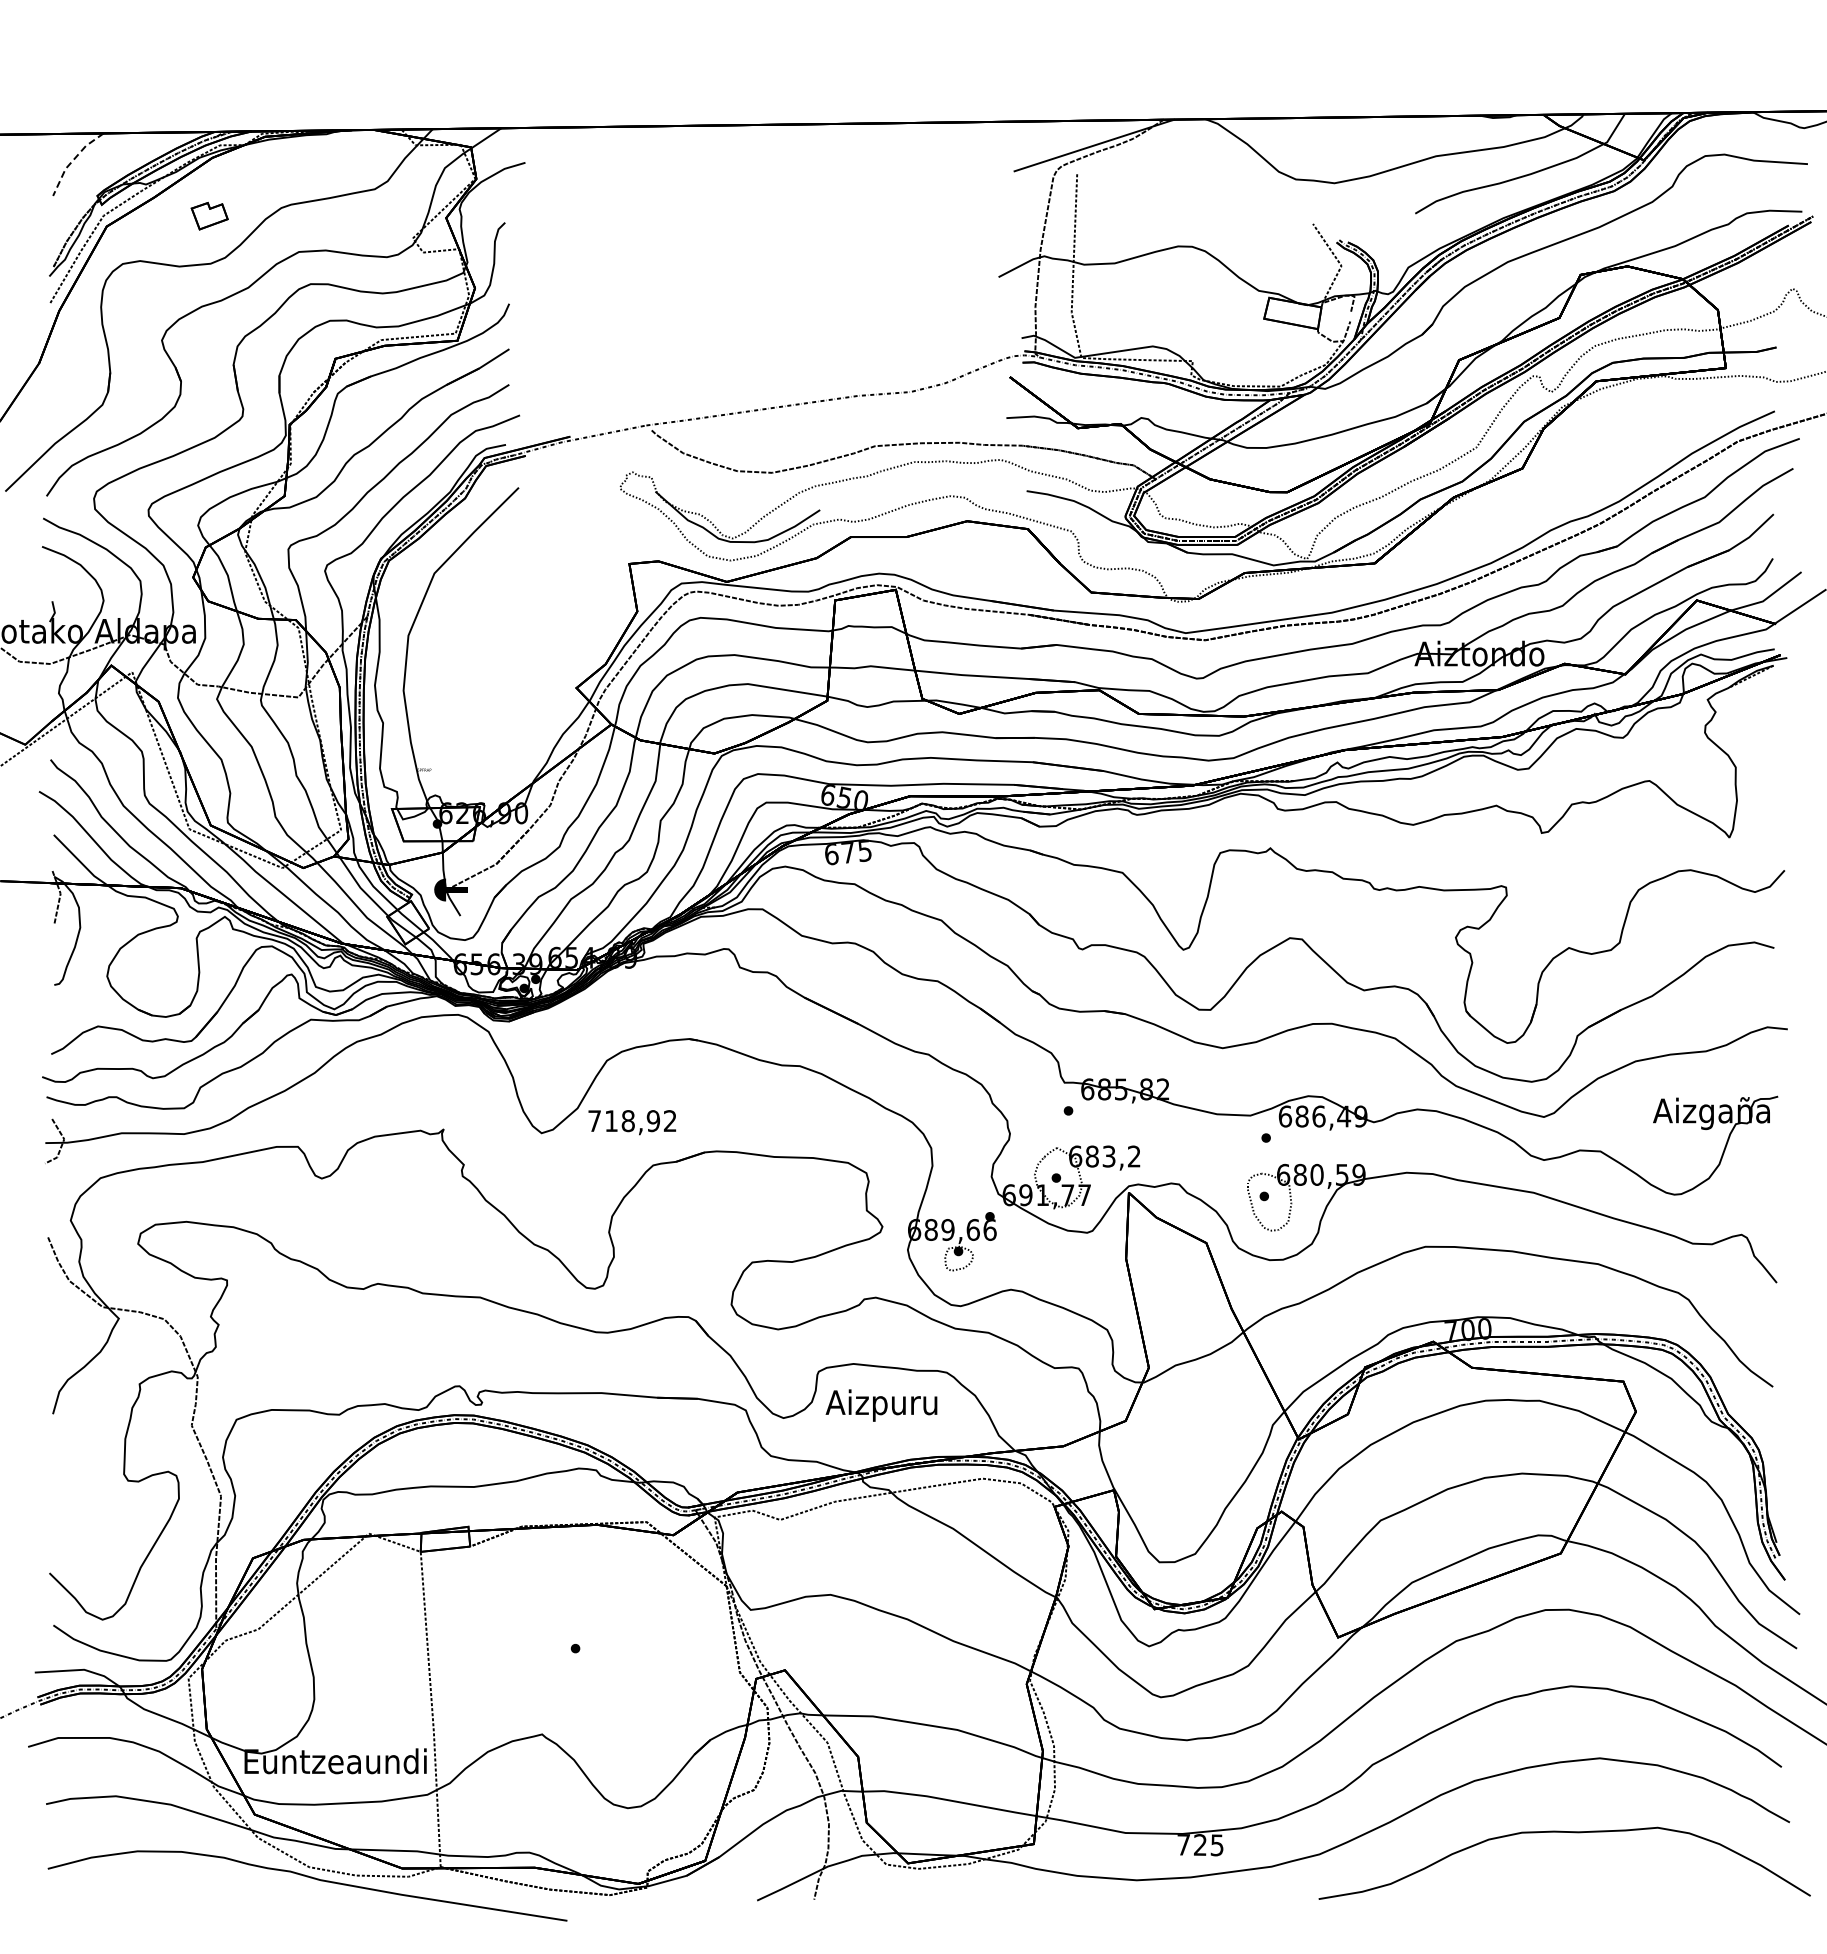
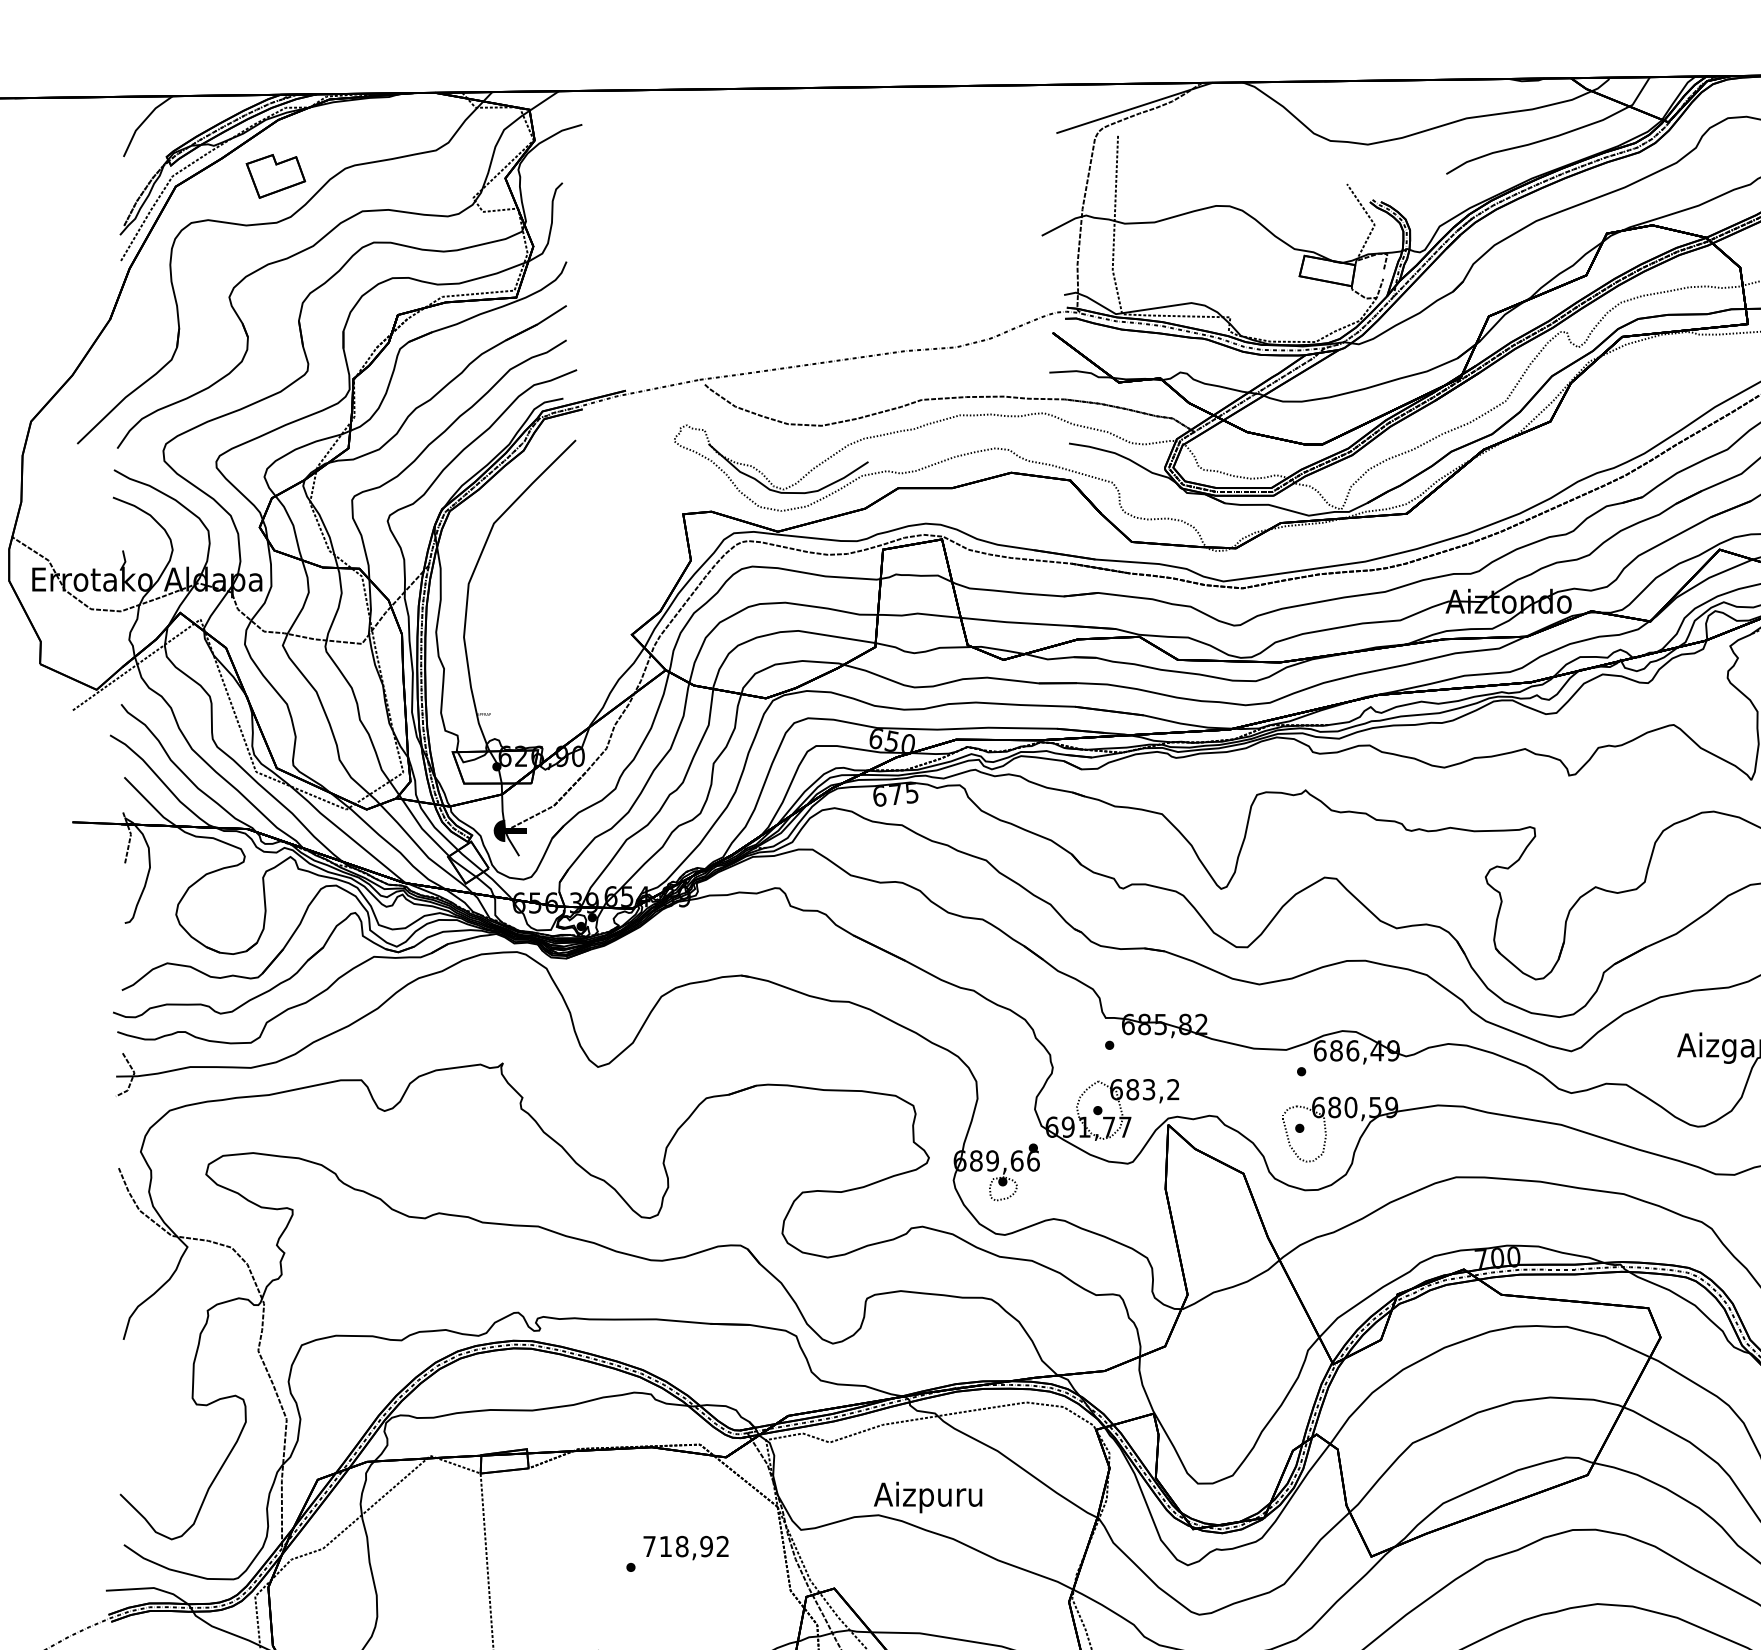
line: (72, 160) -> (142, 122), dashed -> solid
part: (209, 216) -> (275, 176), size x1.67
text: (632, 1122) -> (686, 1547), moved
text: (881, 1405) -> (928, 1497), moved

